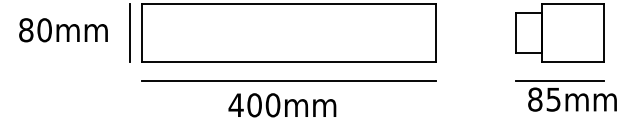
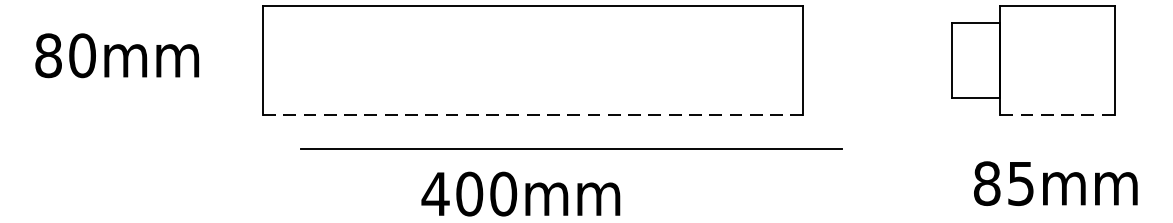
line: (129, 32) -> (238, 59), removed
line: (288, 62) -> (532, 115), solid -> dashed
line: (572, 62) -> (1055, 115), solid -> dashed
line: (288, 80) -> (570, 148), moved
line: (560, 80) -> (1033, 148), removed

